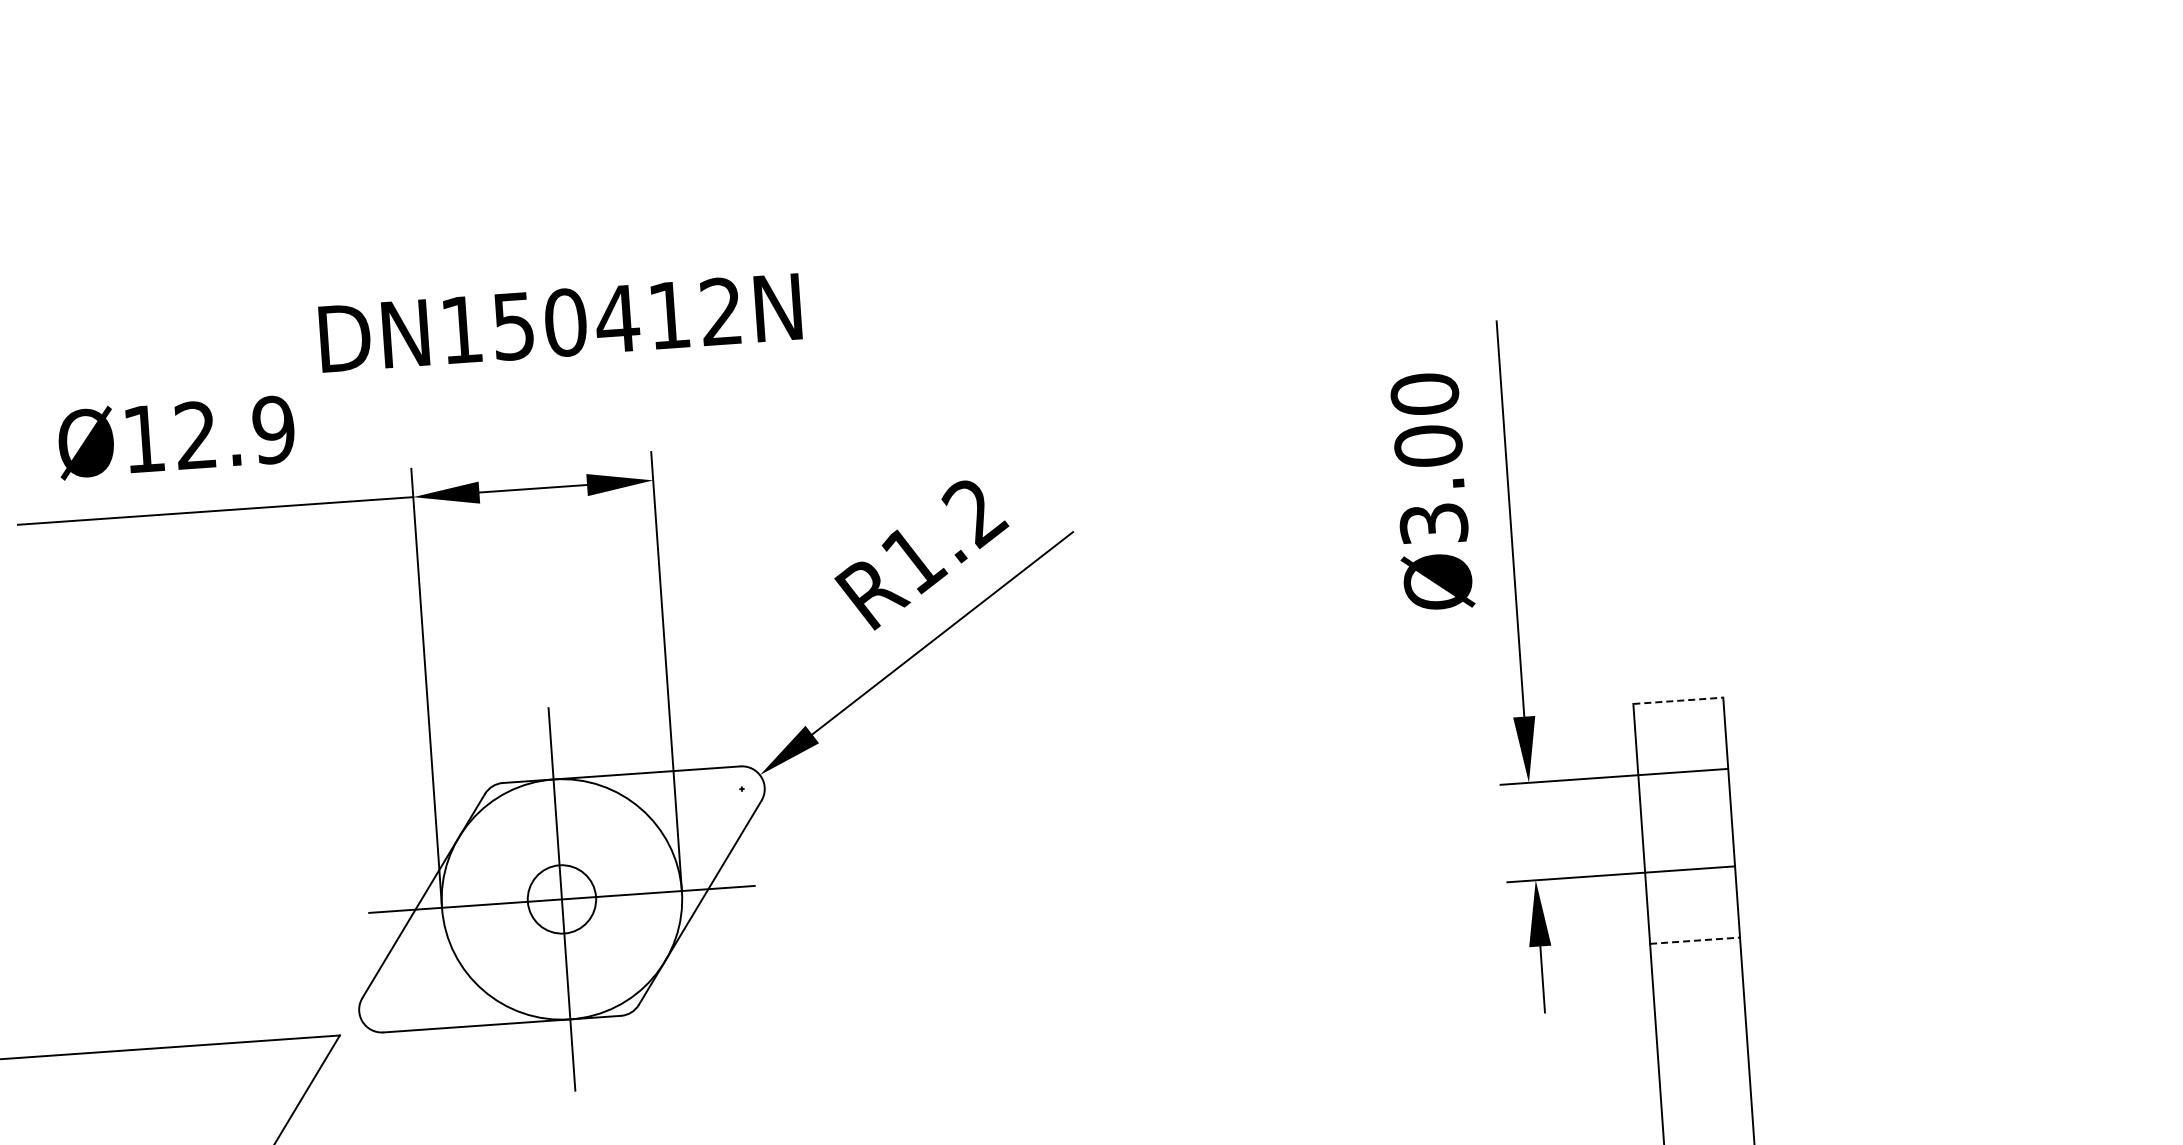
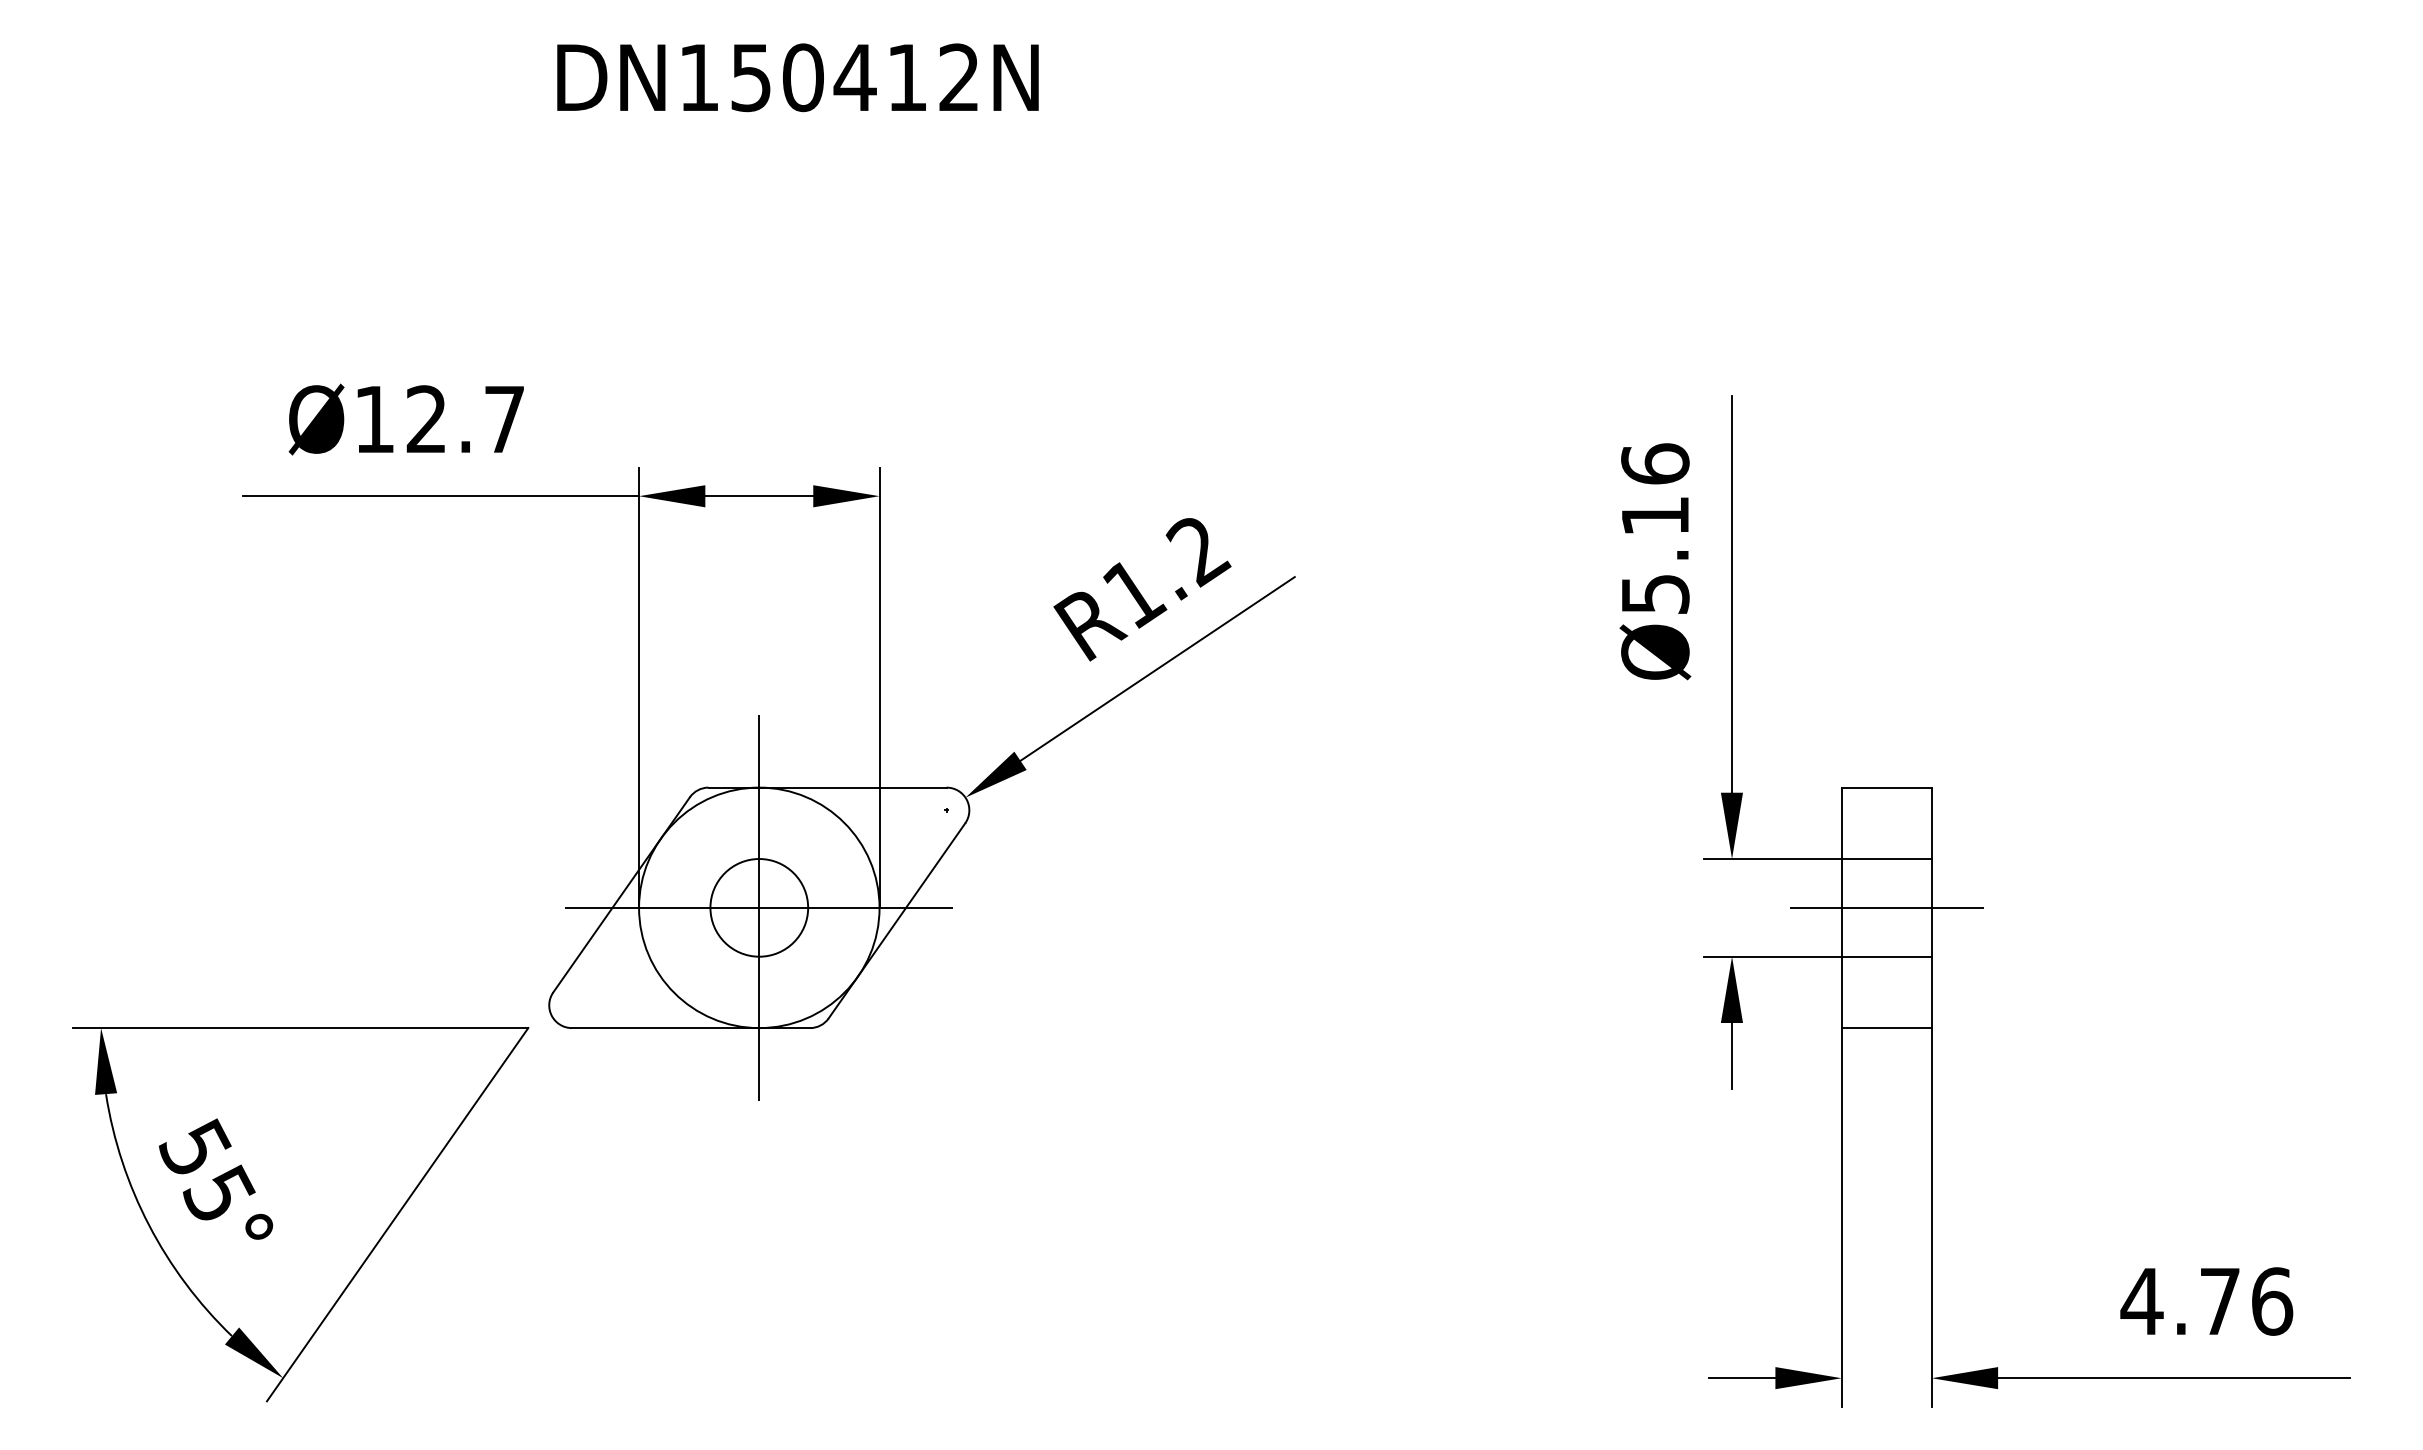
text: (559, 322) -> (797, 77), moved
text: (273, 430) -> (504, 419), Ø12.9 -> Ø12.7
text: (1429, 458) -> (1655, 528), Ø3.00 -> Ø5.16
line: (1679, 700) -> (1887, 787), dashed -> solid
line: (1686, 820) -> (1886, 907), added
circle: (562, 899) -> (759, 907), size x1.43
line: (1695, 941) -> (1887, 1028), dashed -> solid

